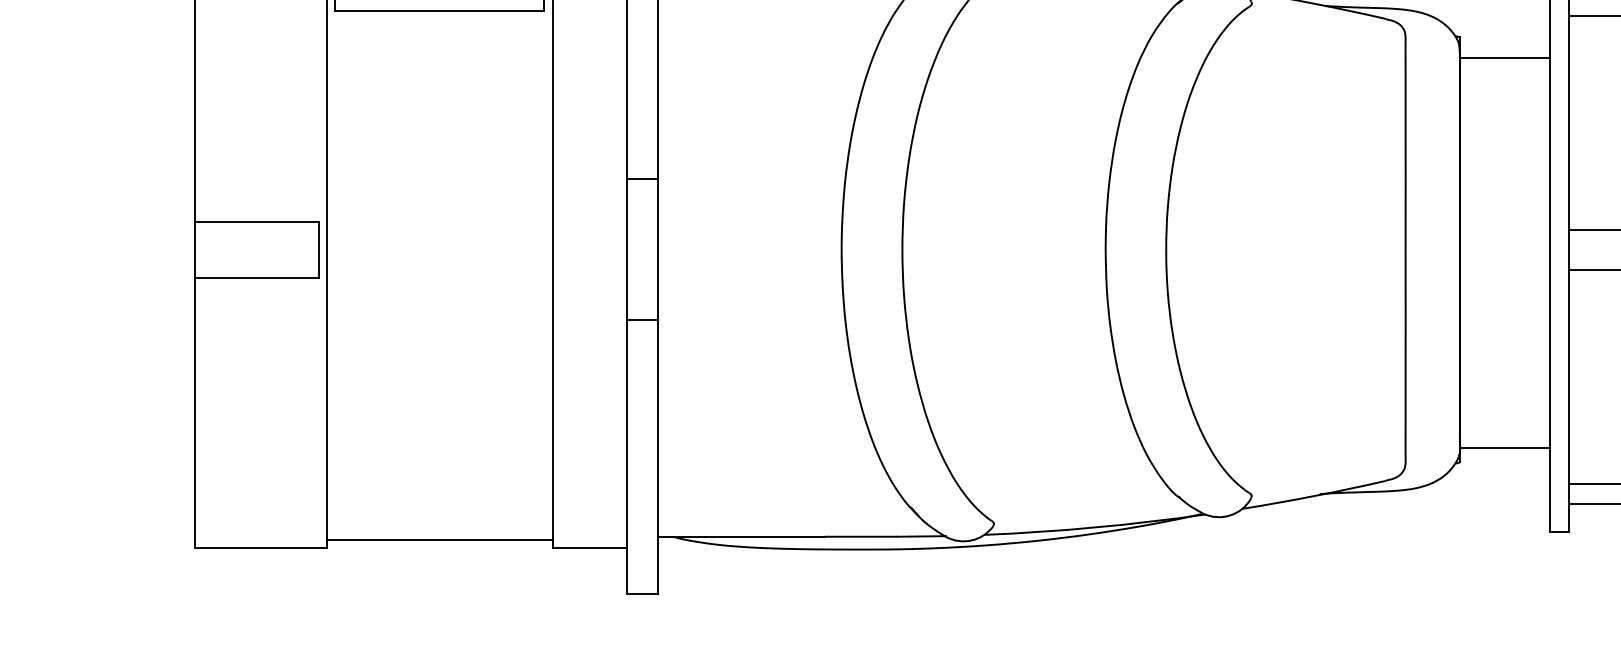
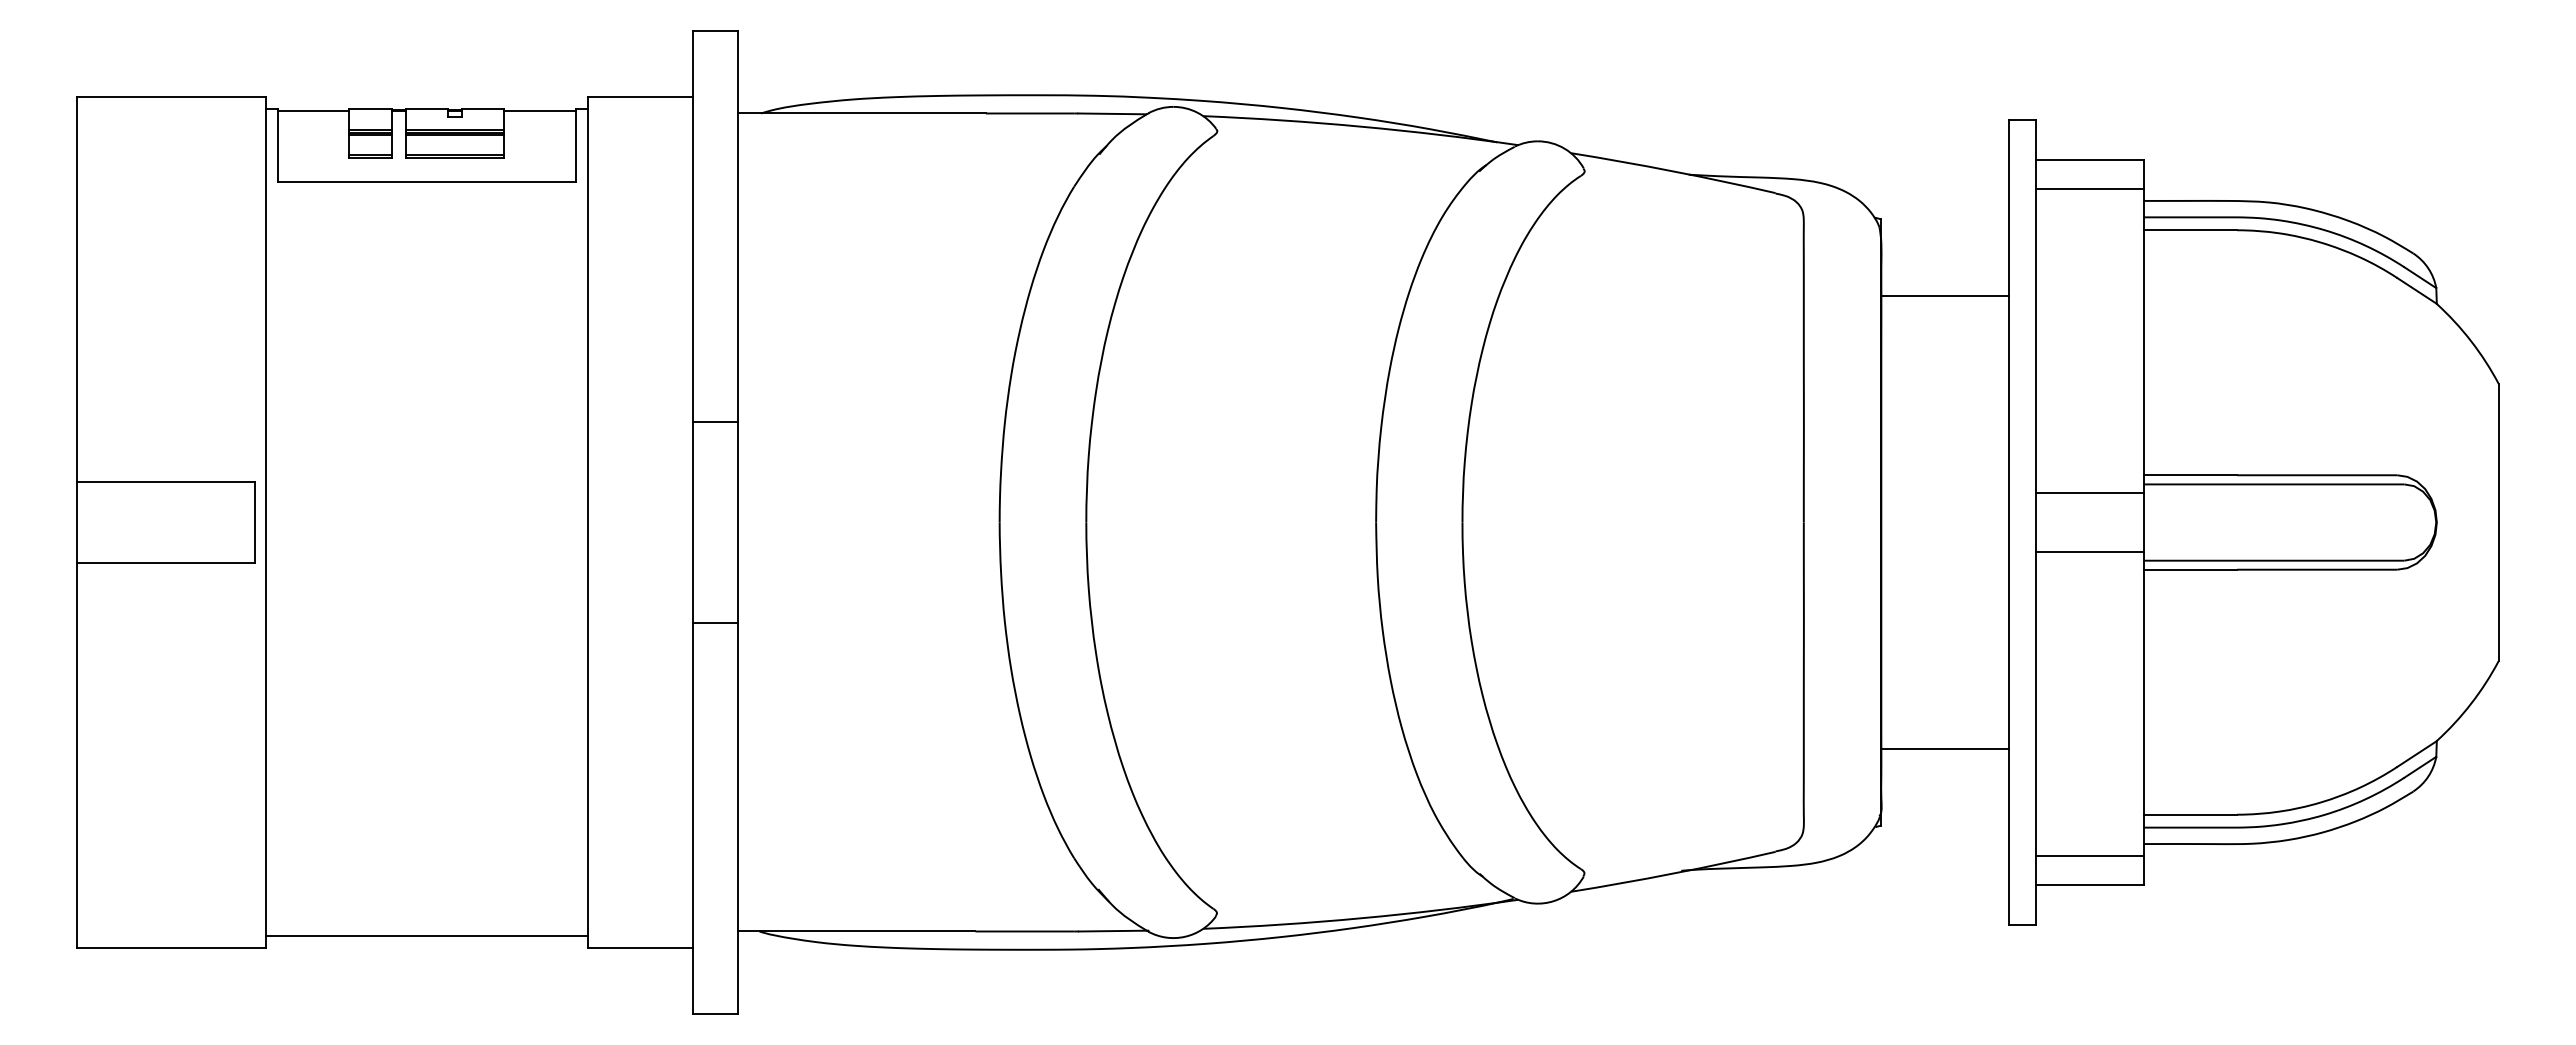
line: (1504, 57) -> (1945, 296), moved
line: (1504, 448) -> (1945, 748), moved

